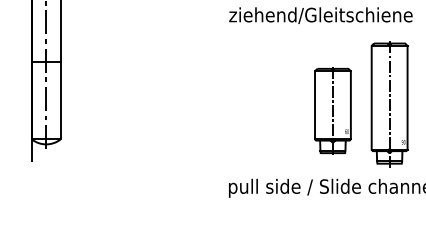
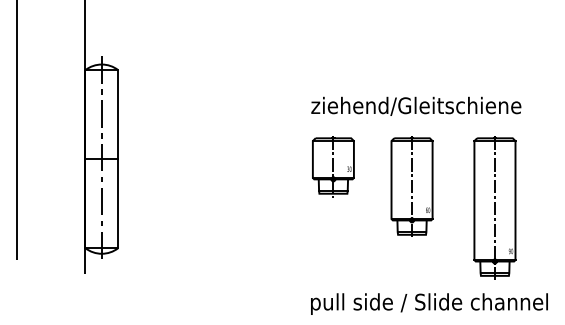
part: (248, 68) -> (333, 166), added
part: (332, 110) -> (411, 186), moved

